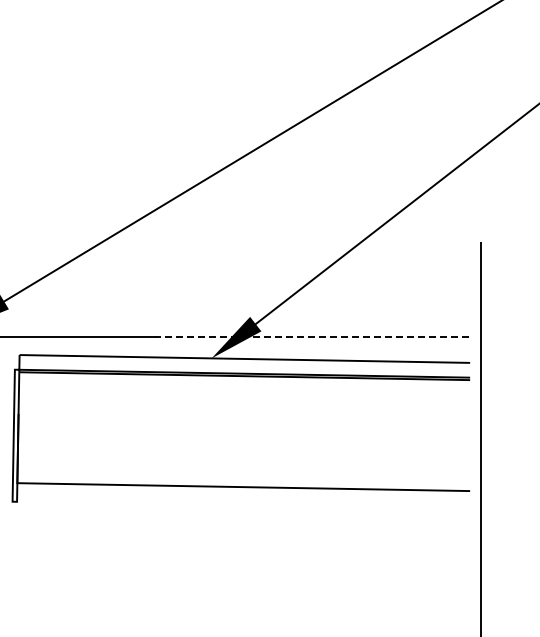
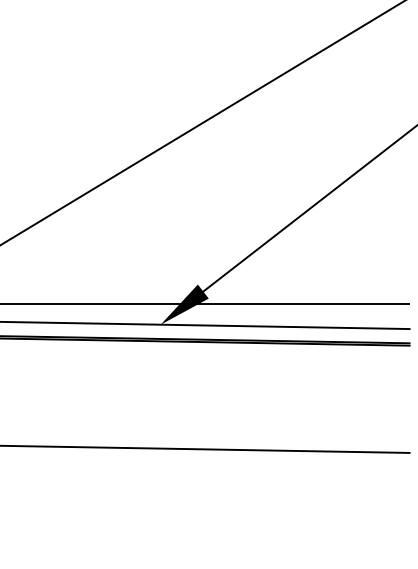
line: (311, 336) -> (257, 303), dashed -> solid

